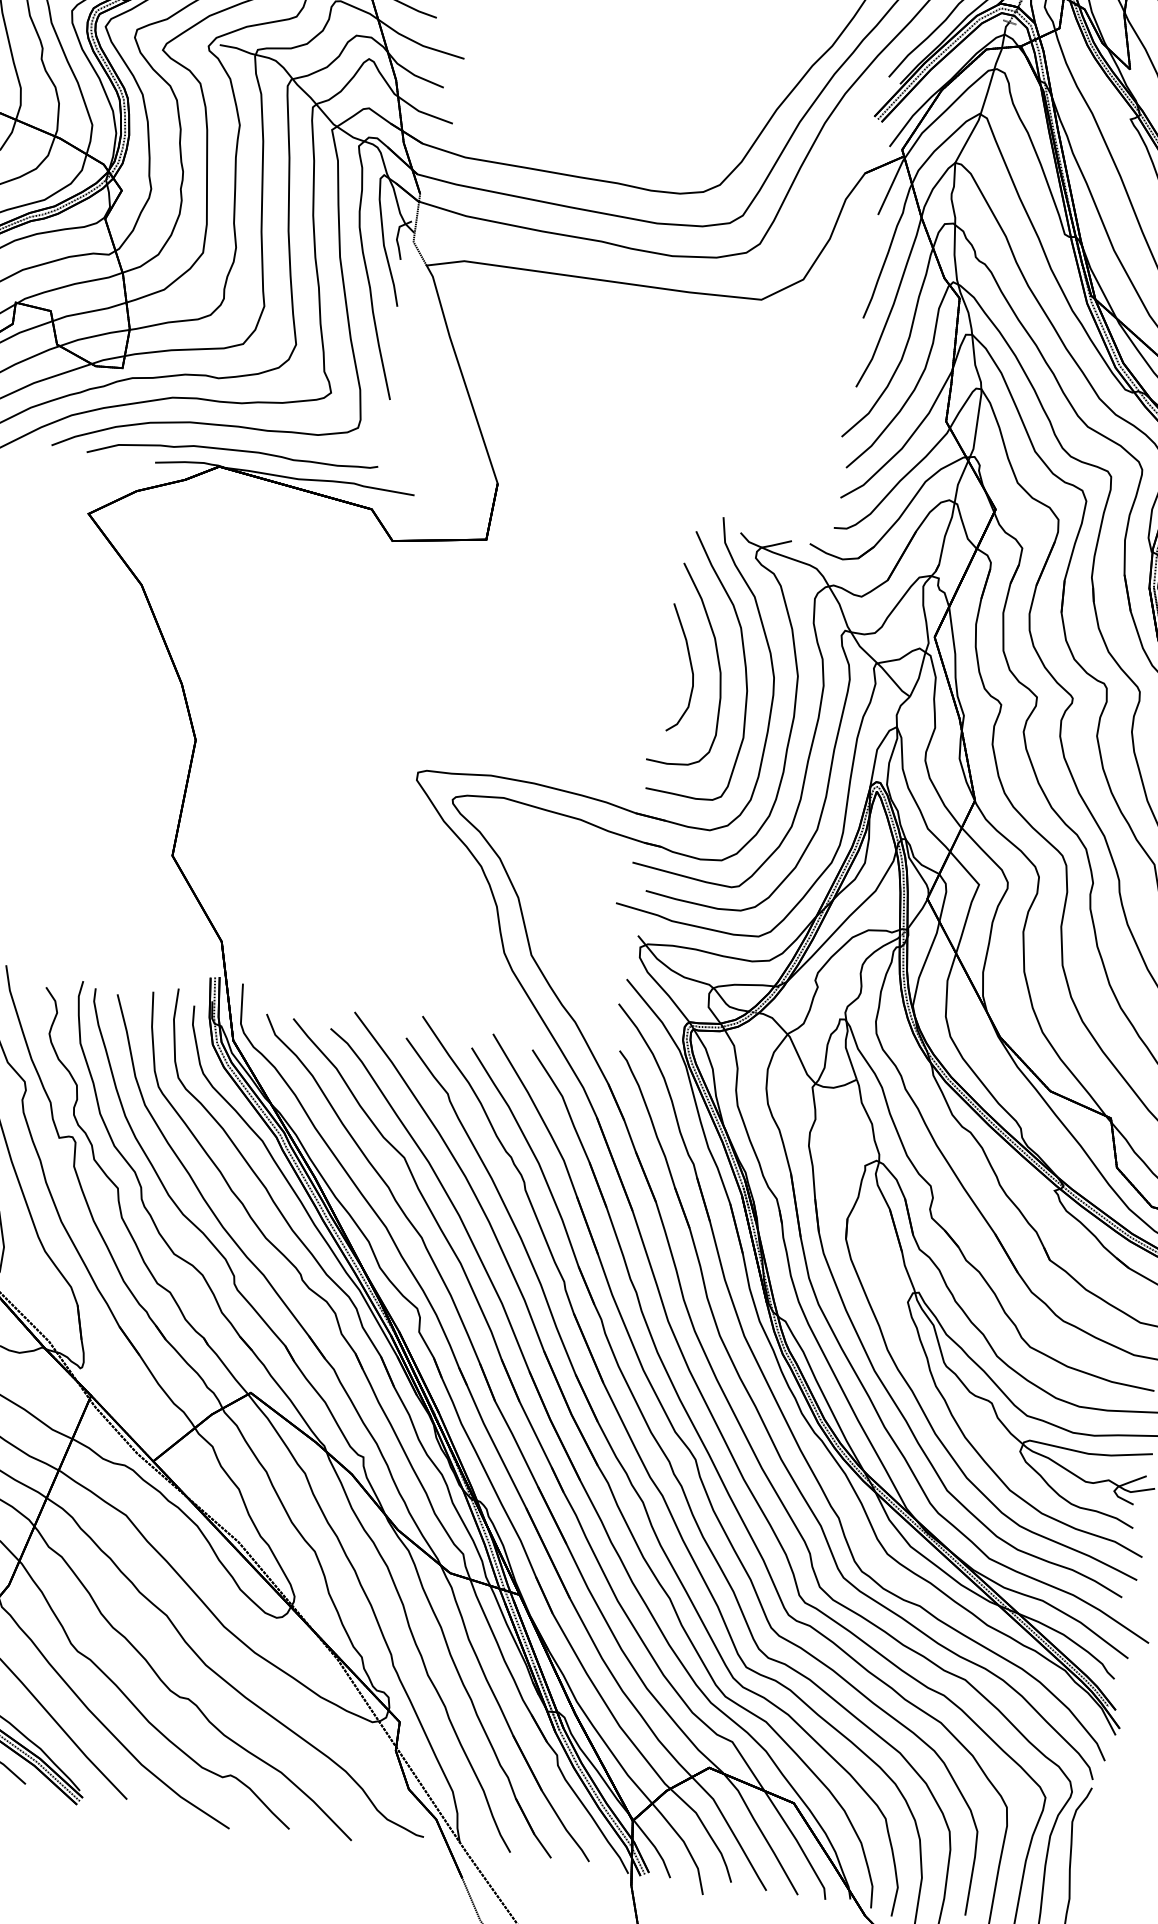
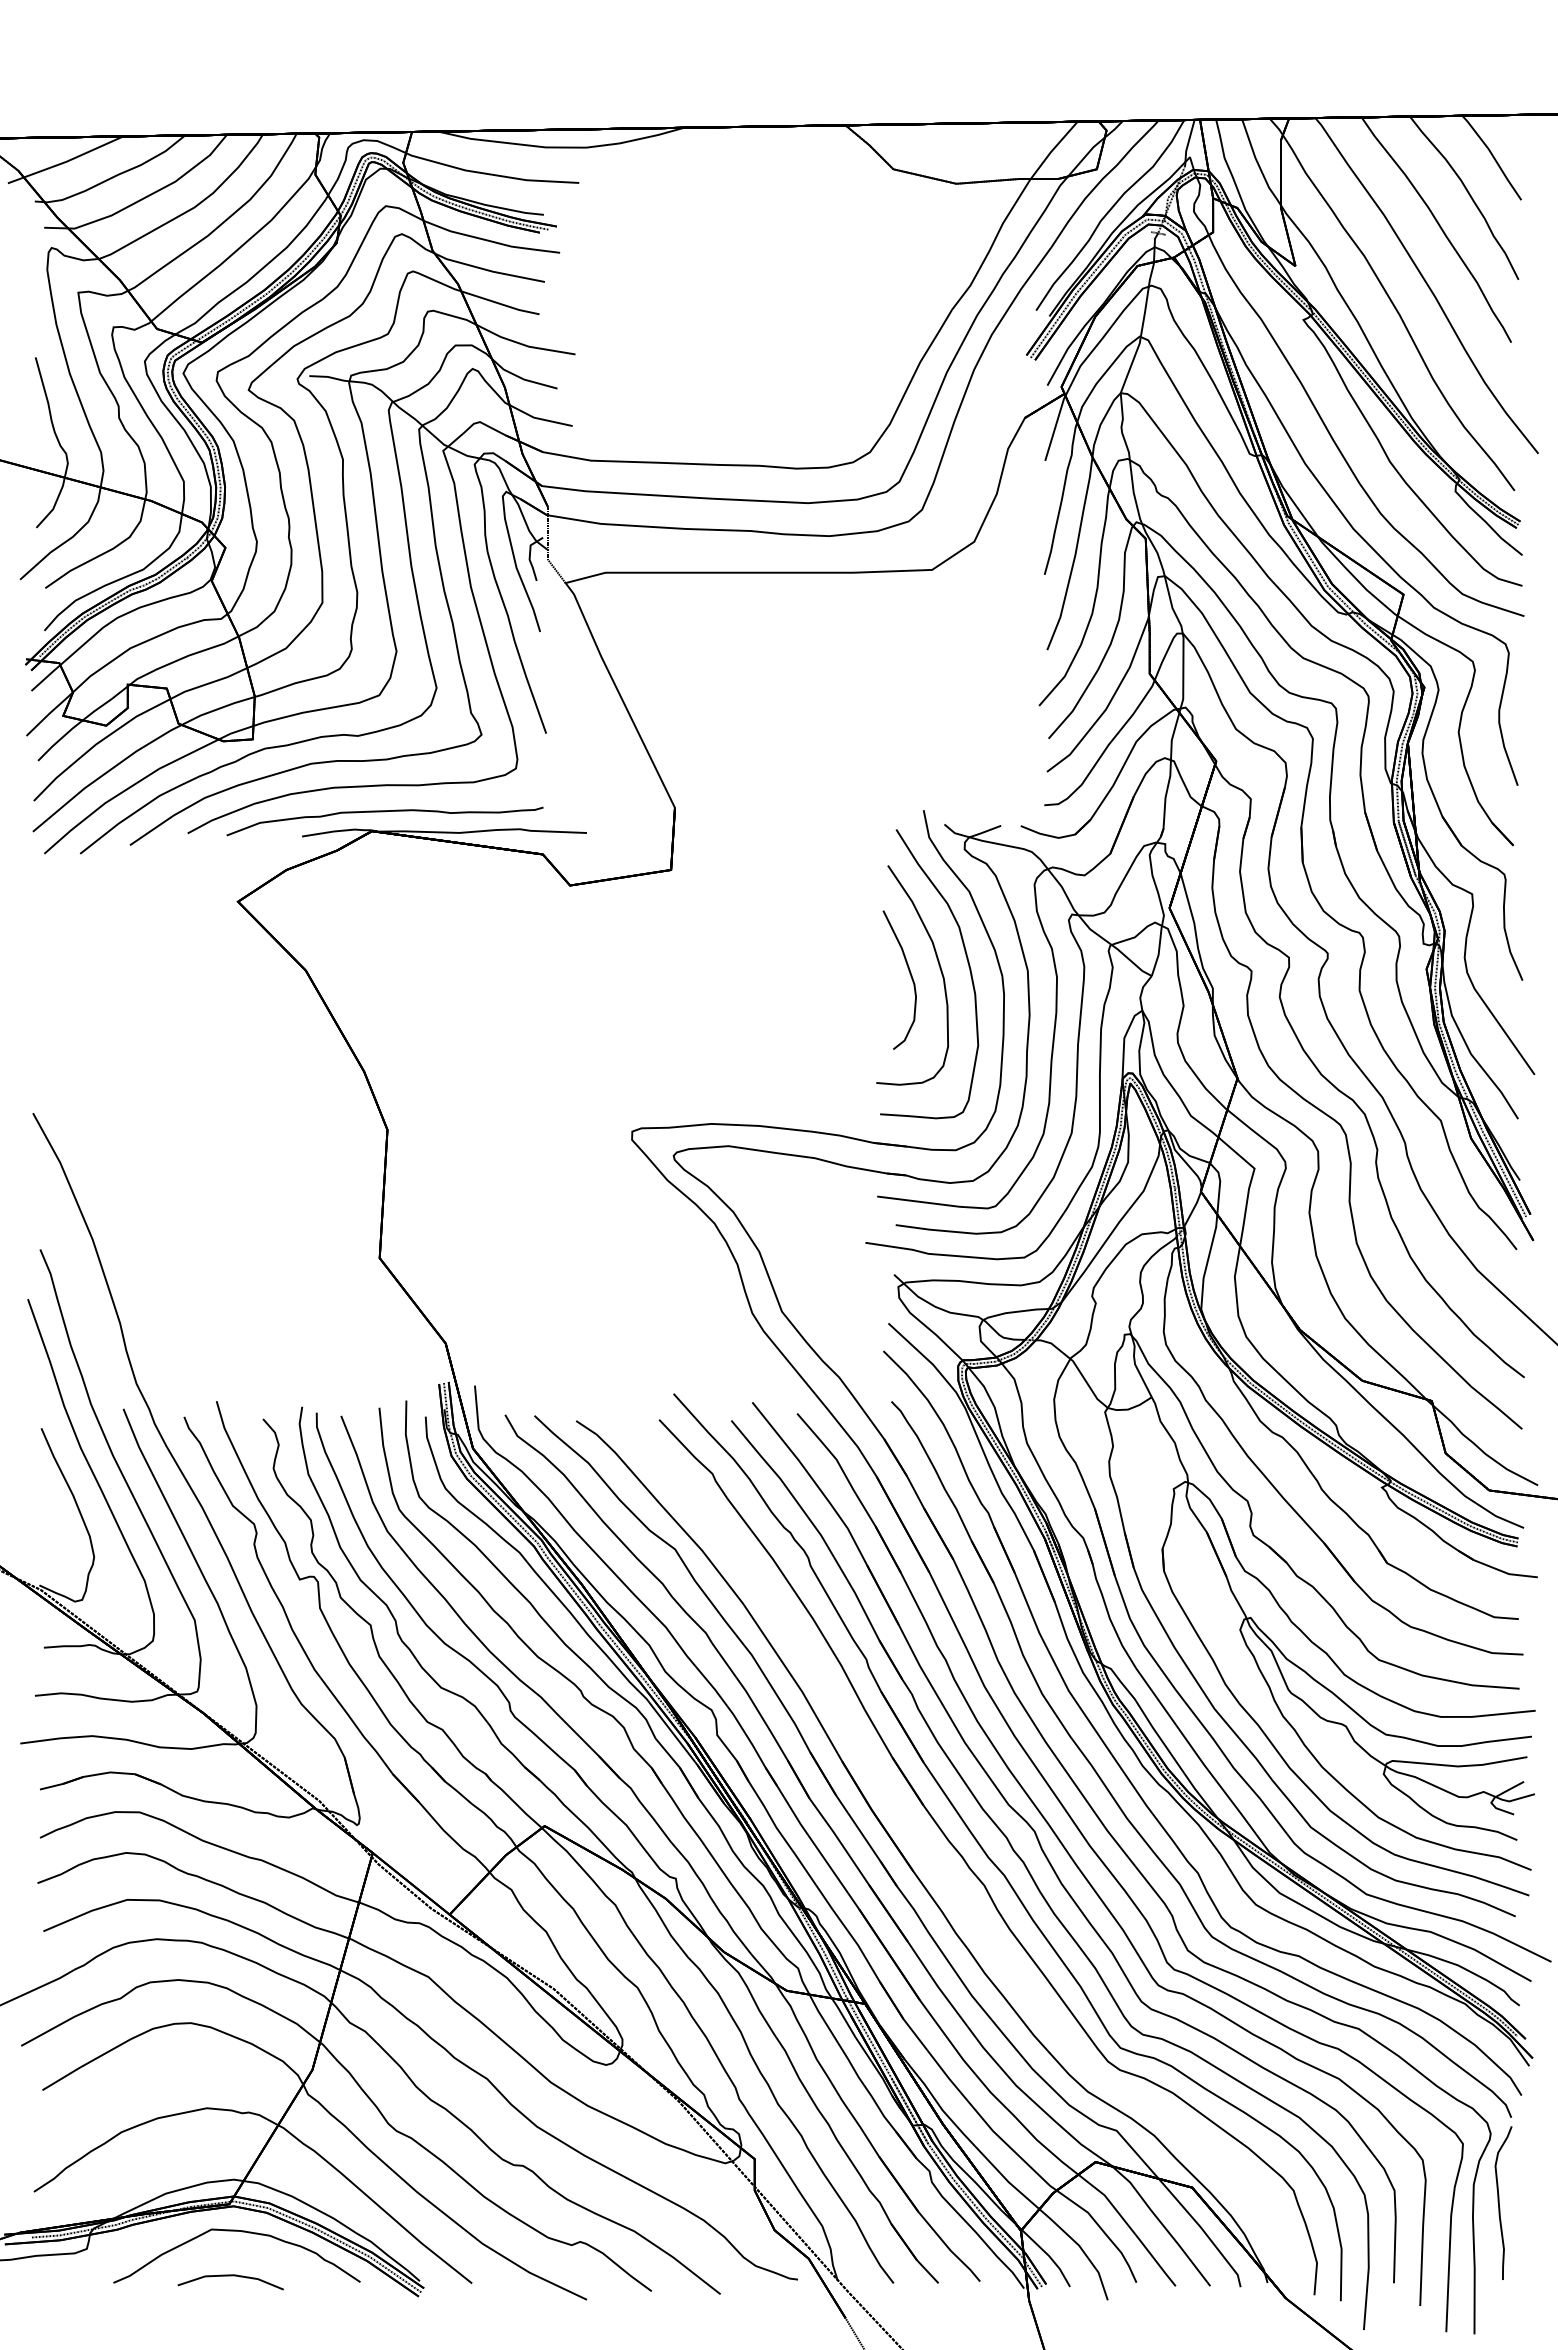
part: (599, 1465) -> (931, 1852), removed

